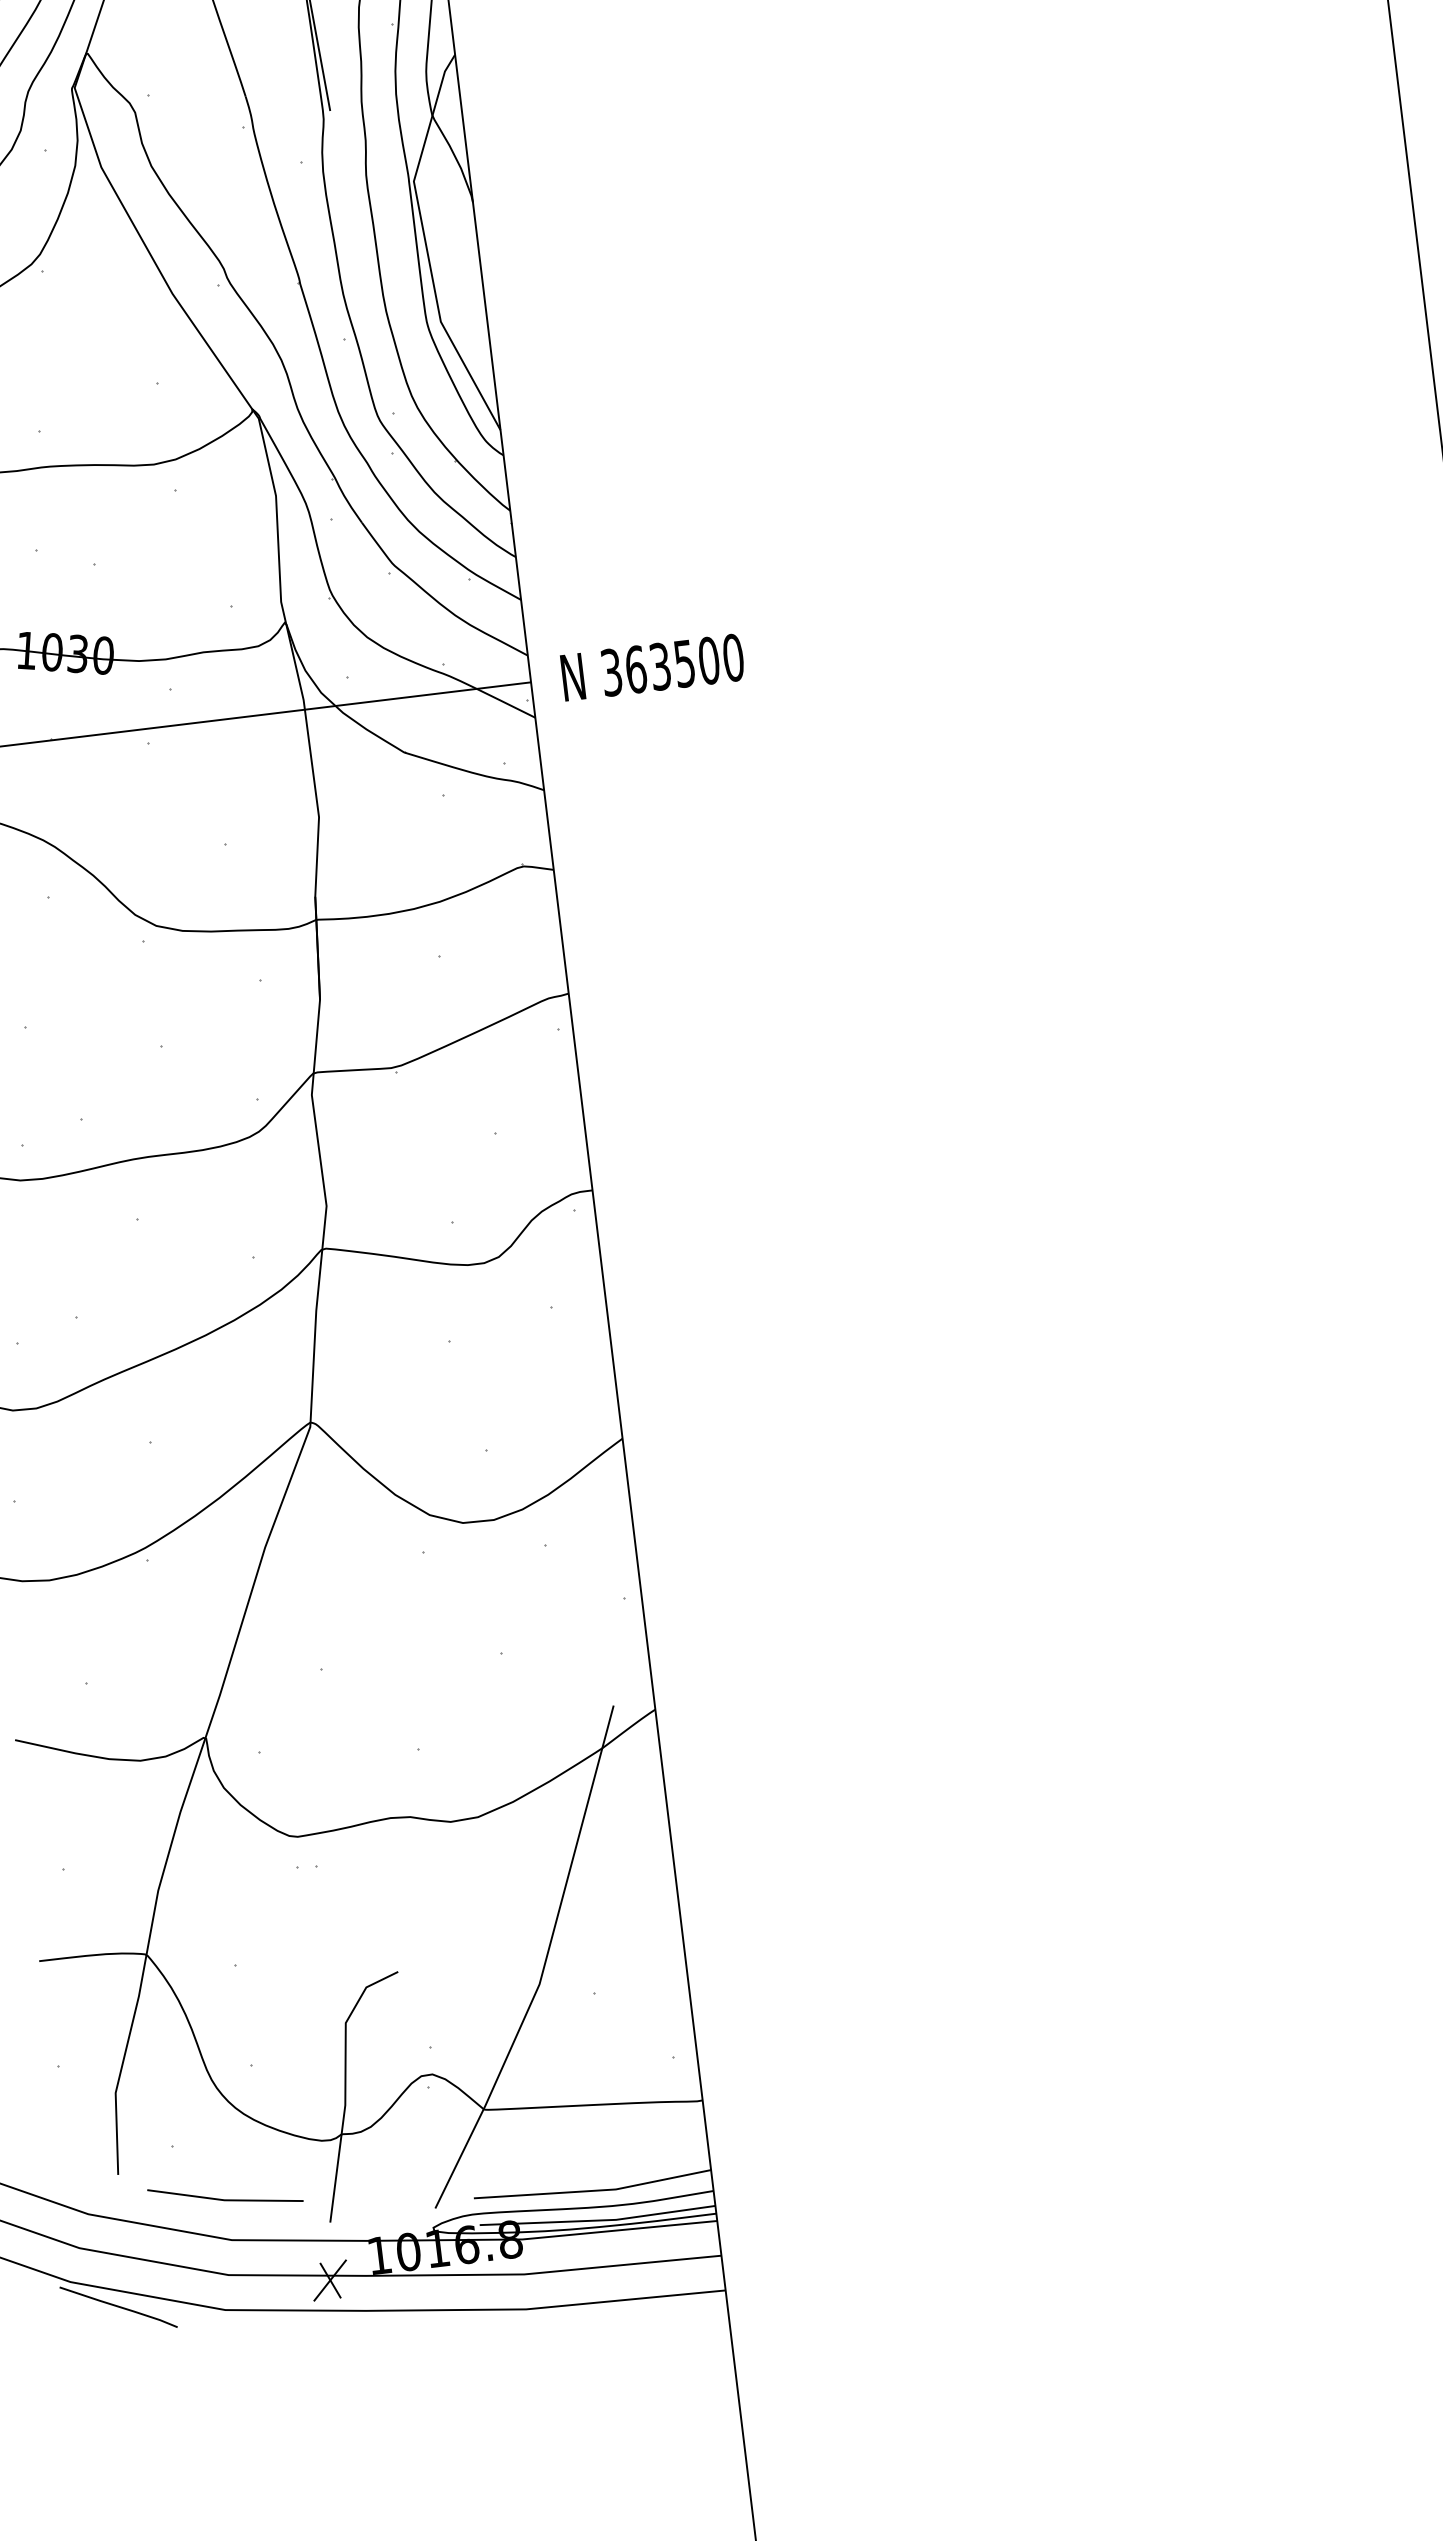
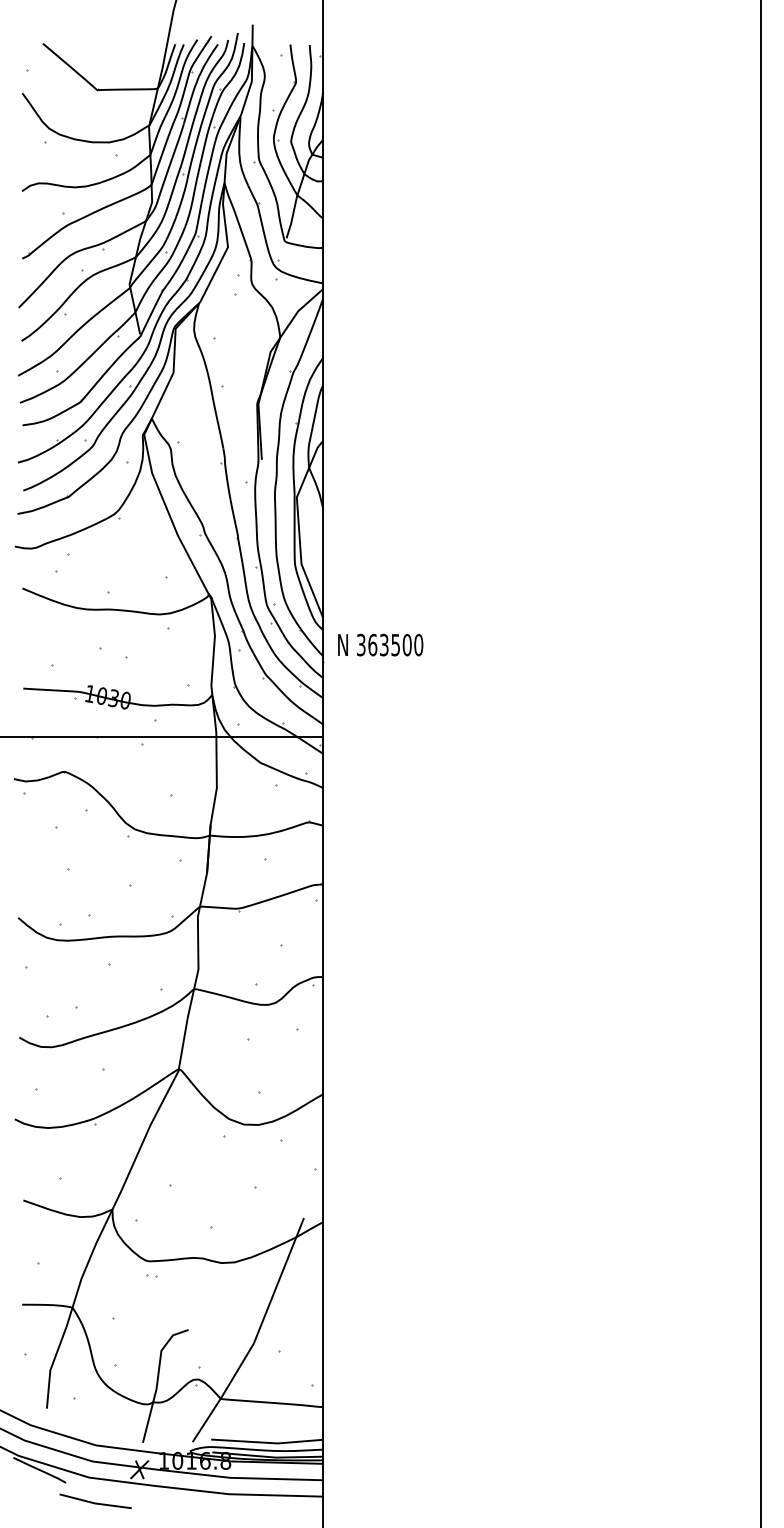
text: (652, 666) -> (380, 644), moved
line: (225, 2198) -> (95, 1502), moved

